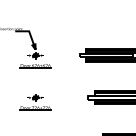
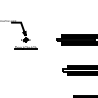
part: (35, 102) -> (25, 73), removed

